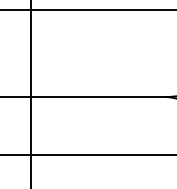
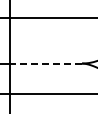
line: (98, 96) -> (46, 63), solid -> dashed

